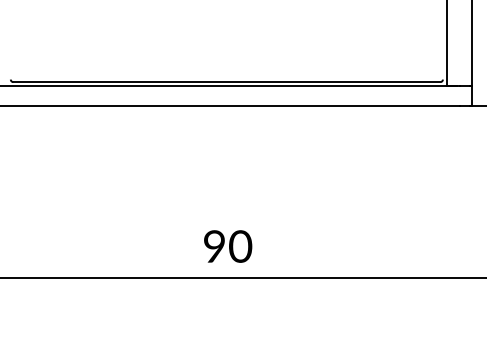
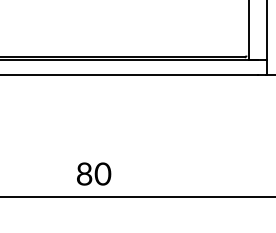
text: (214, 247) -> (84, 174), 90 -> 80

